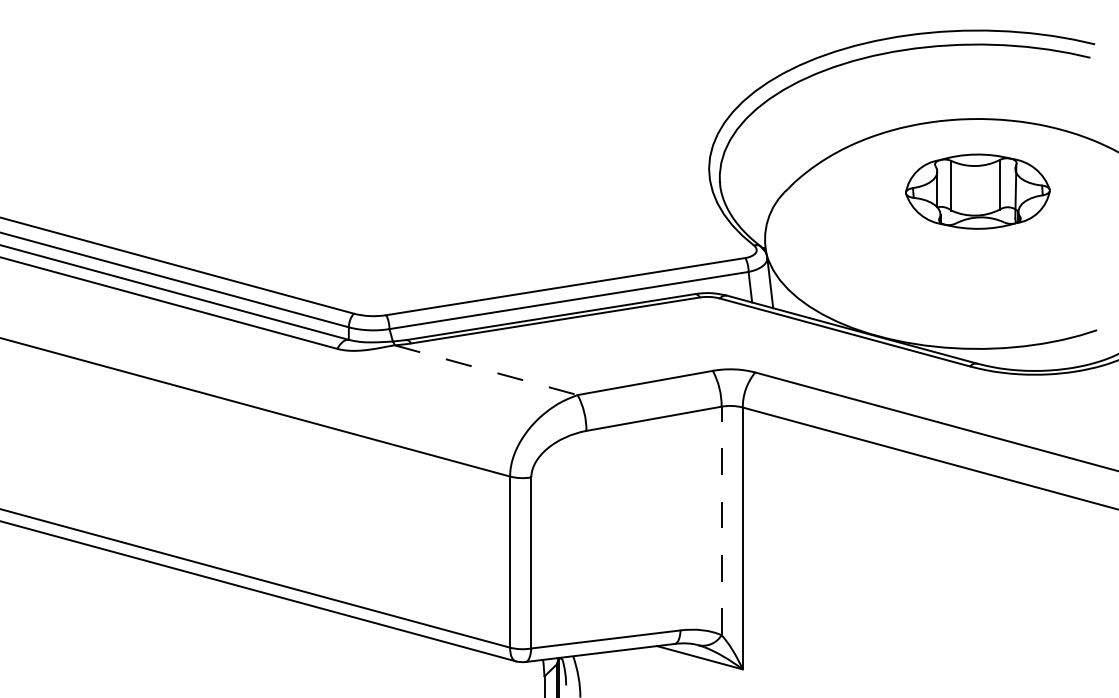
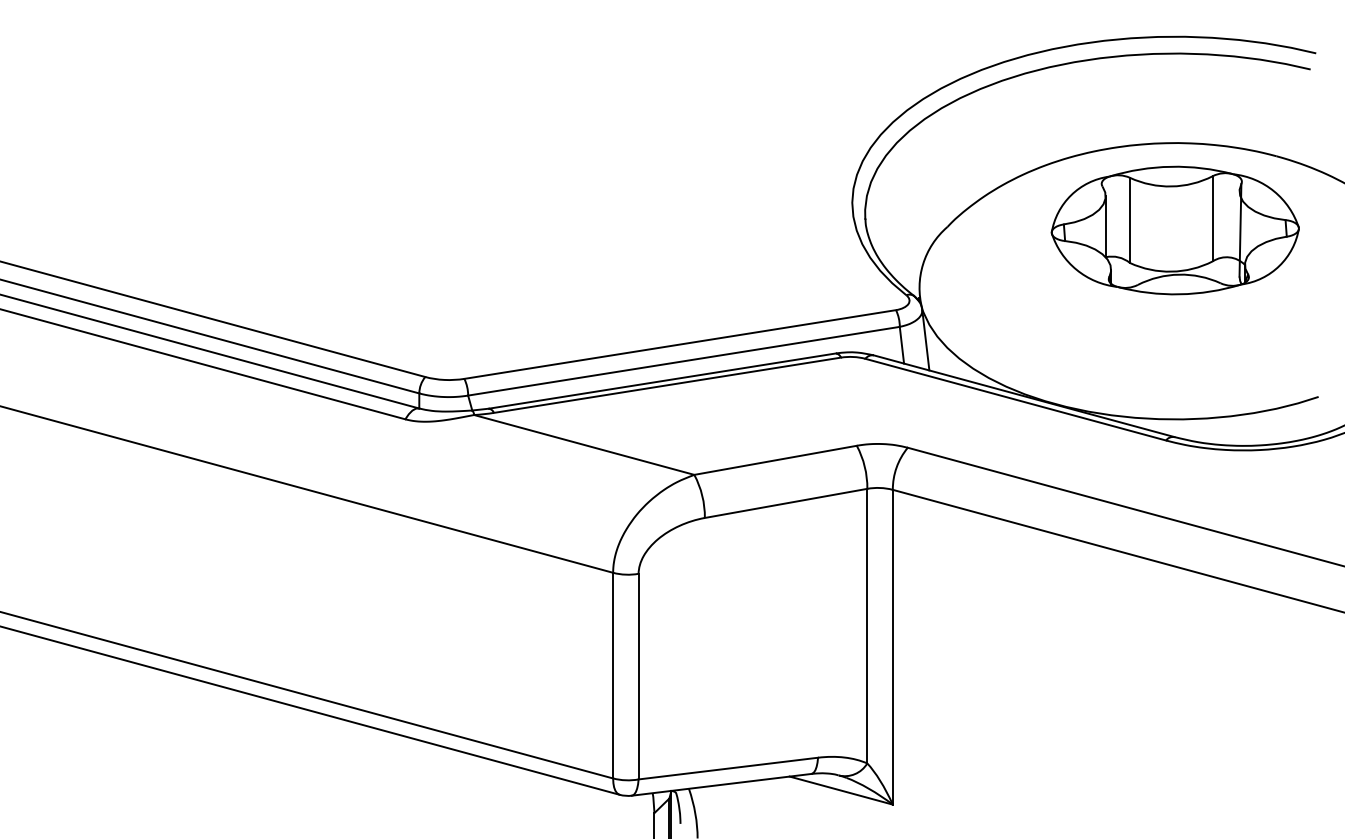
part: (977, 191) -> (1174, 230), size x1.43
line: (486, 370) -> (584, 445), dashed -> solid
line: (721, 520) -> (867, 625), dashed -> solid

